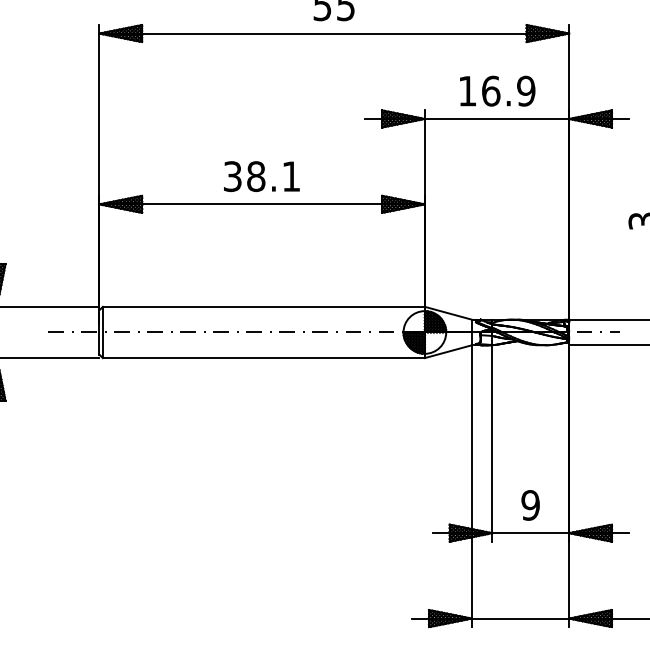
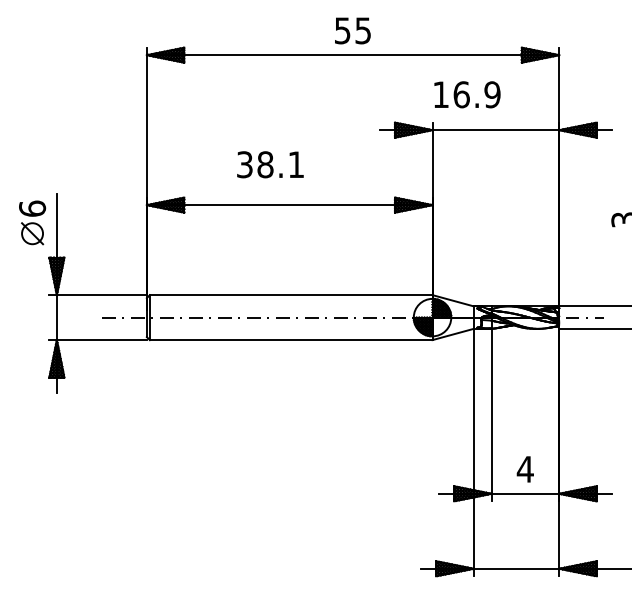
text: (497, 90) -> (467, 94), moved
text: (261, 176) -> (270, 164), moved
text: (529, 504) -> (524, 468), 9 -> 4

